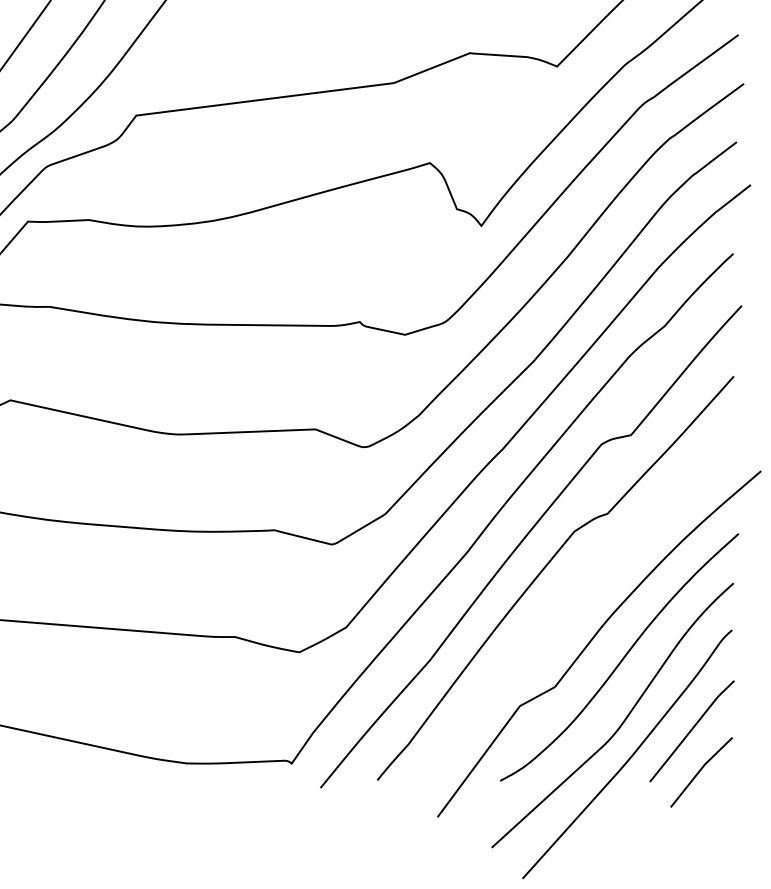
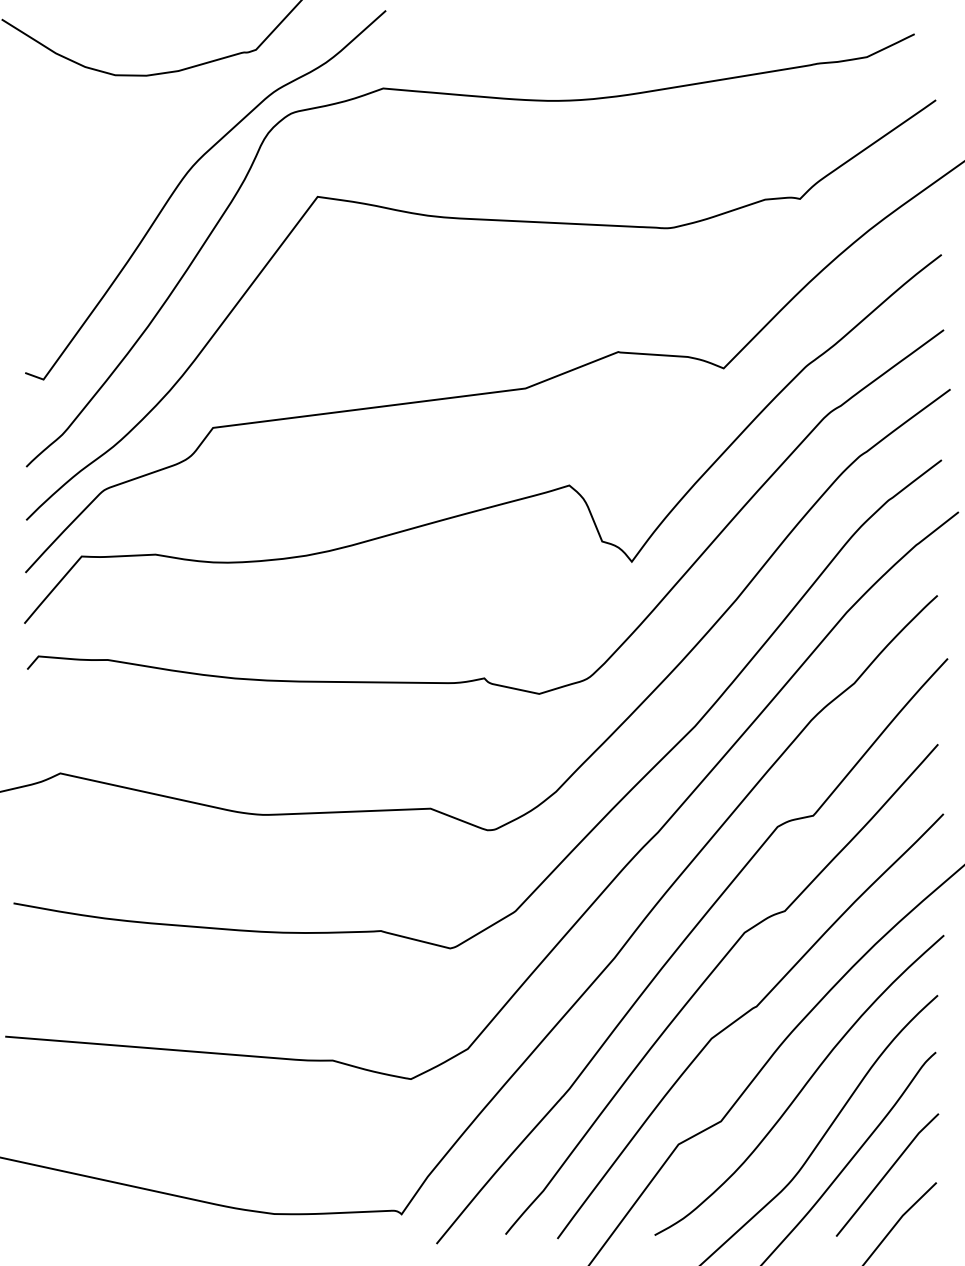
curve: (572, 601) -> (742, 1017), added

